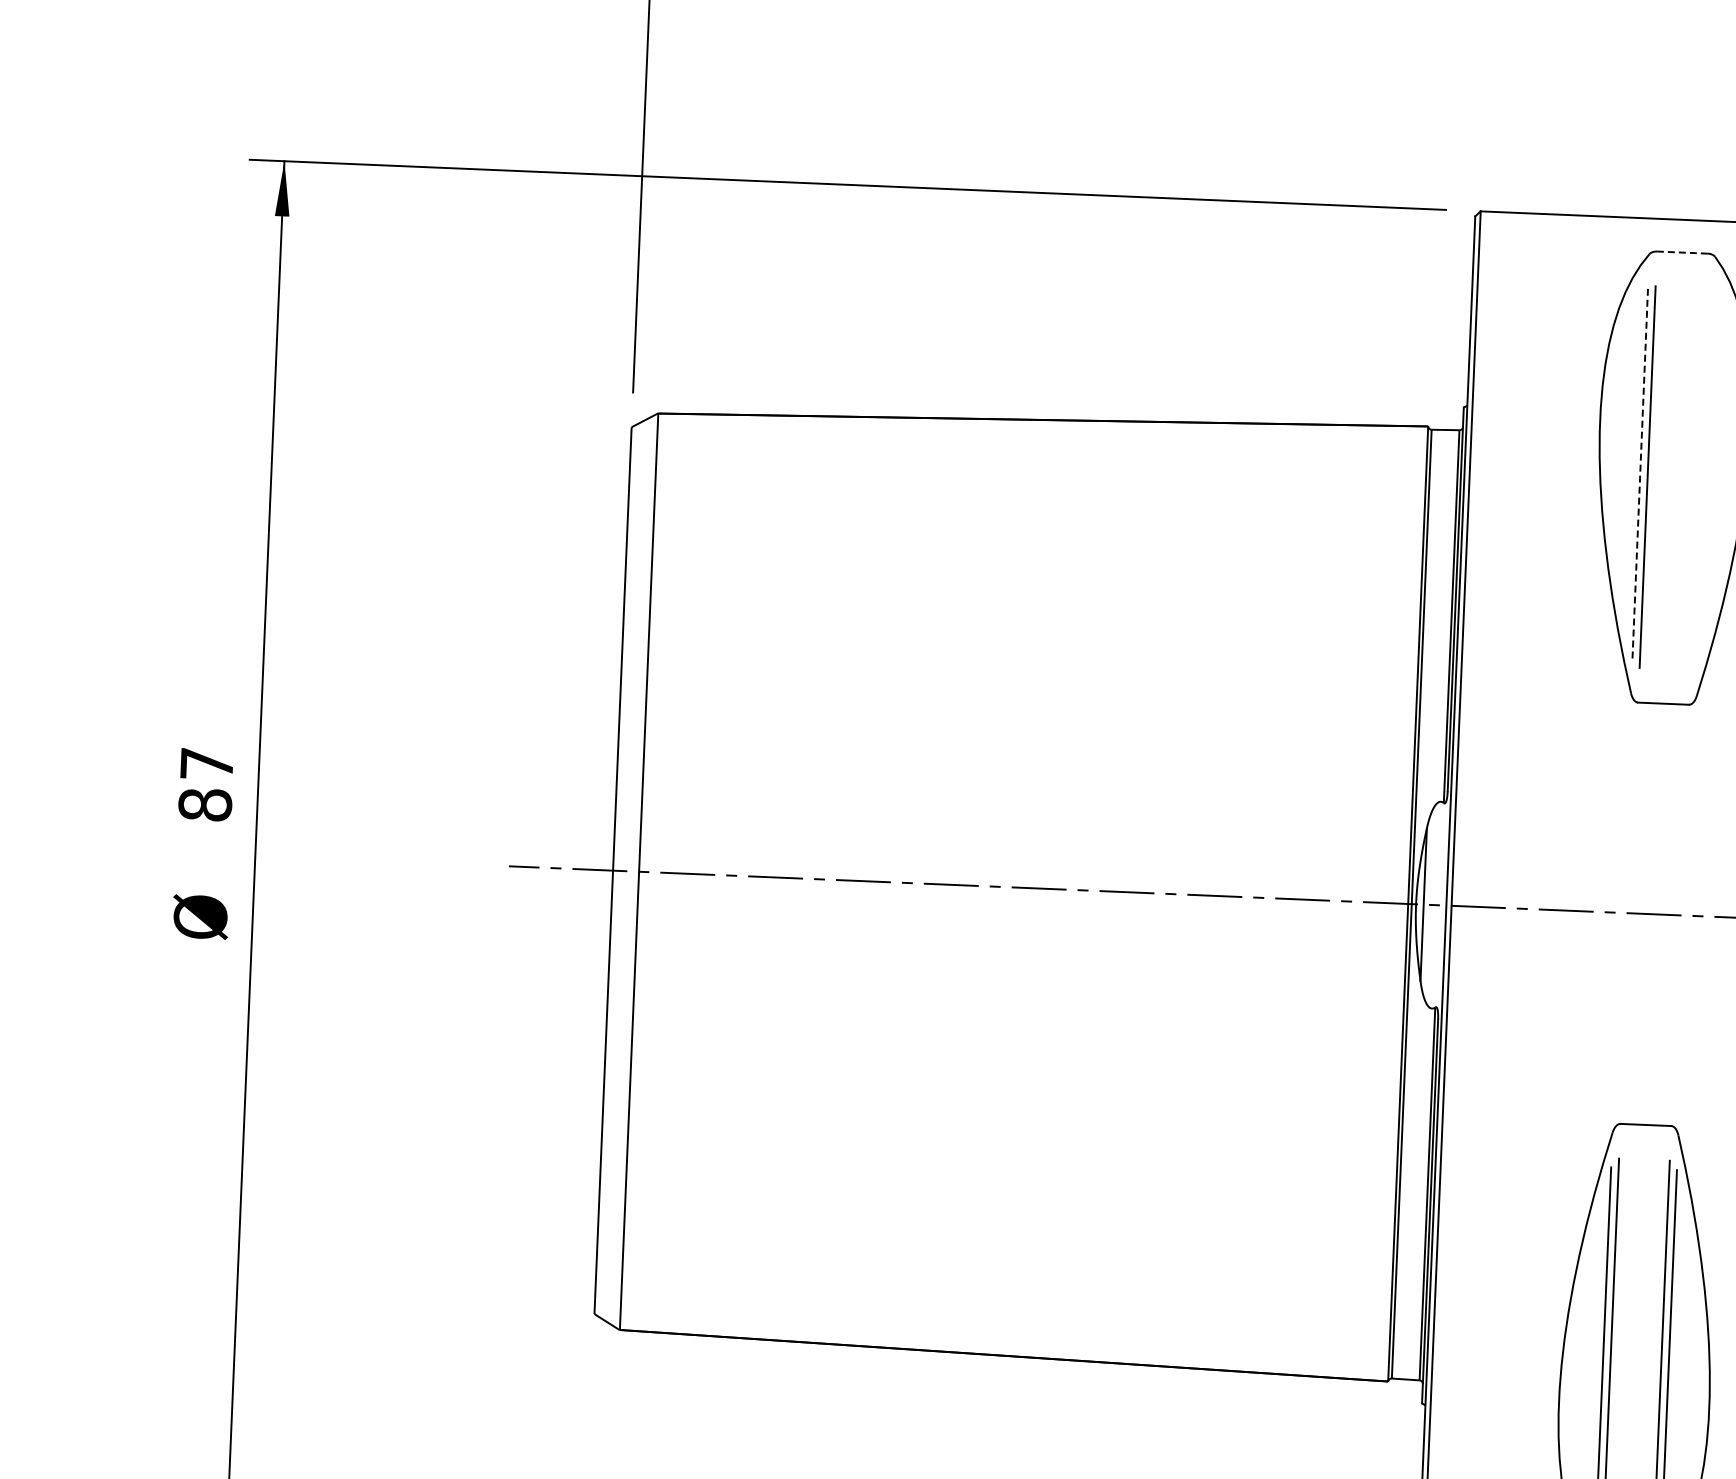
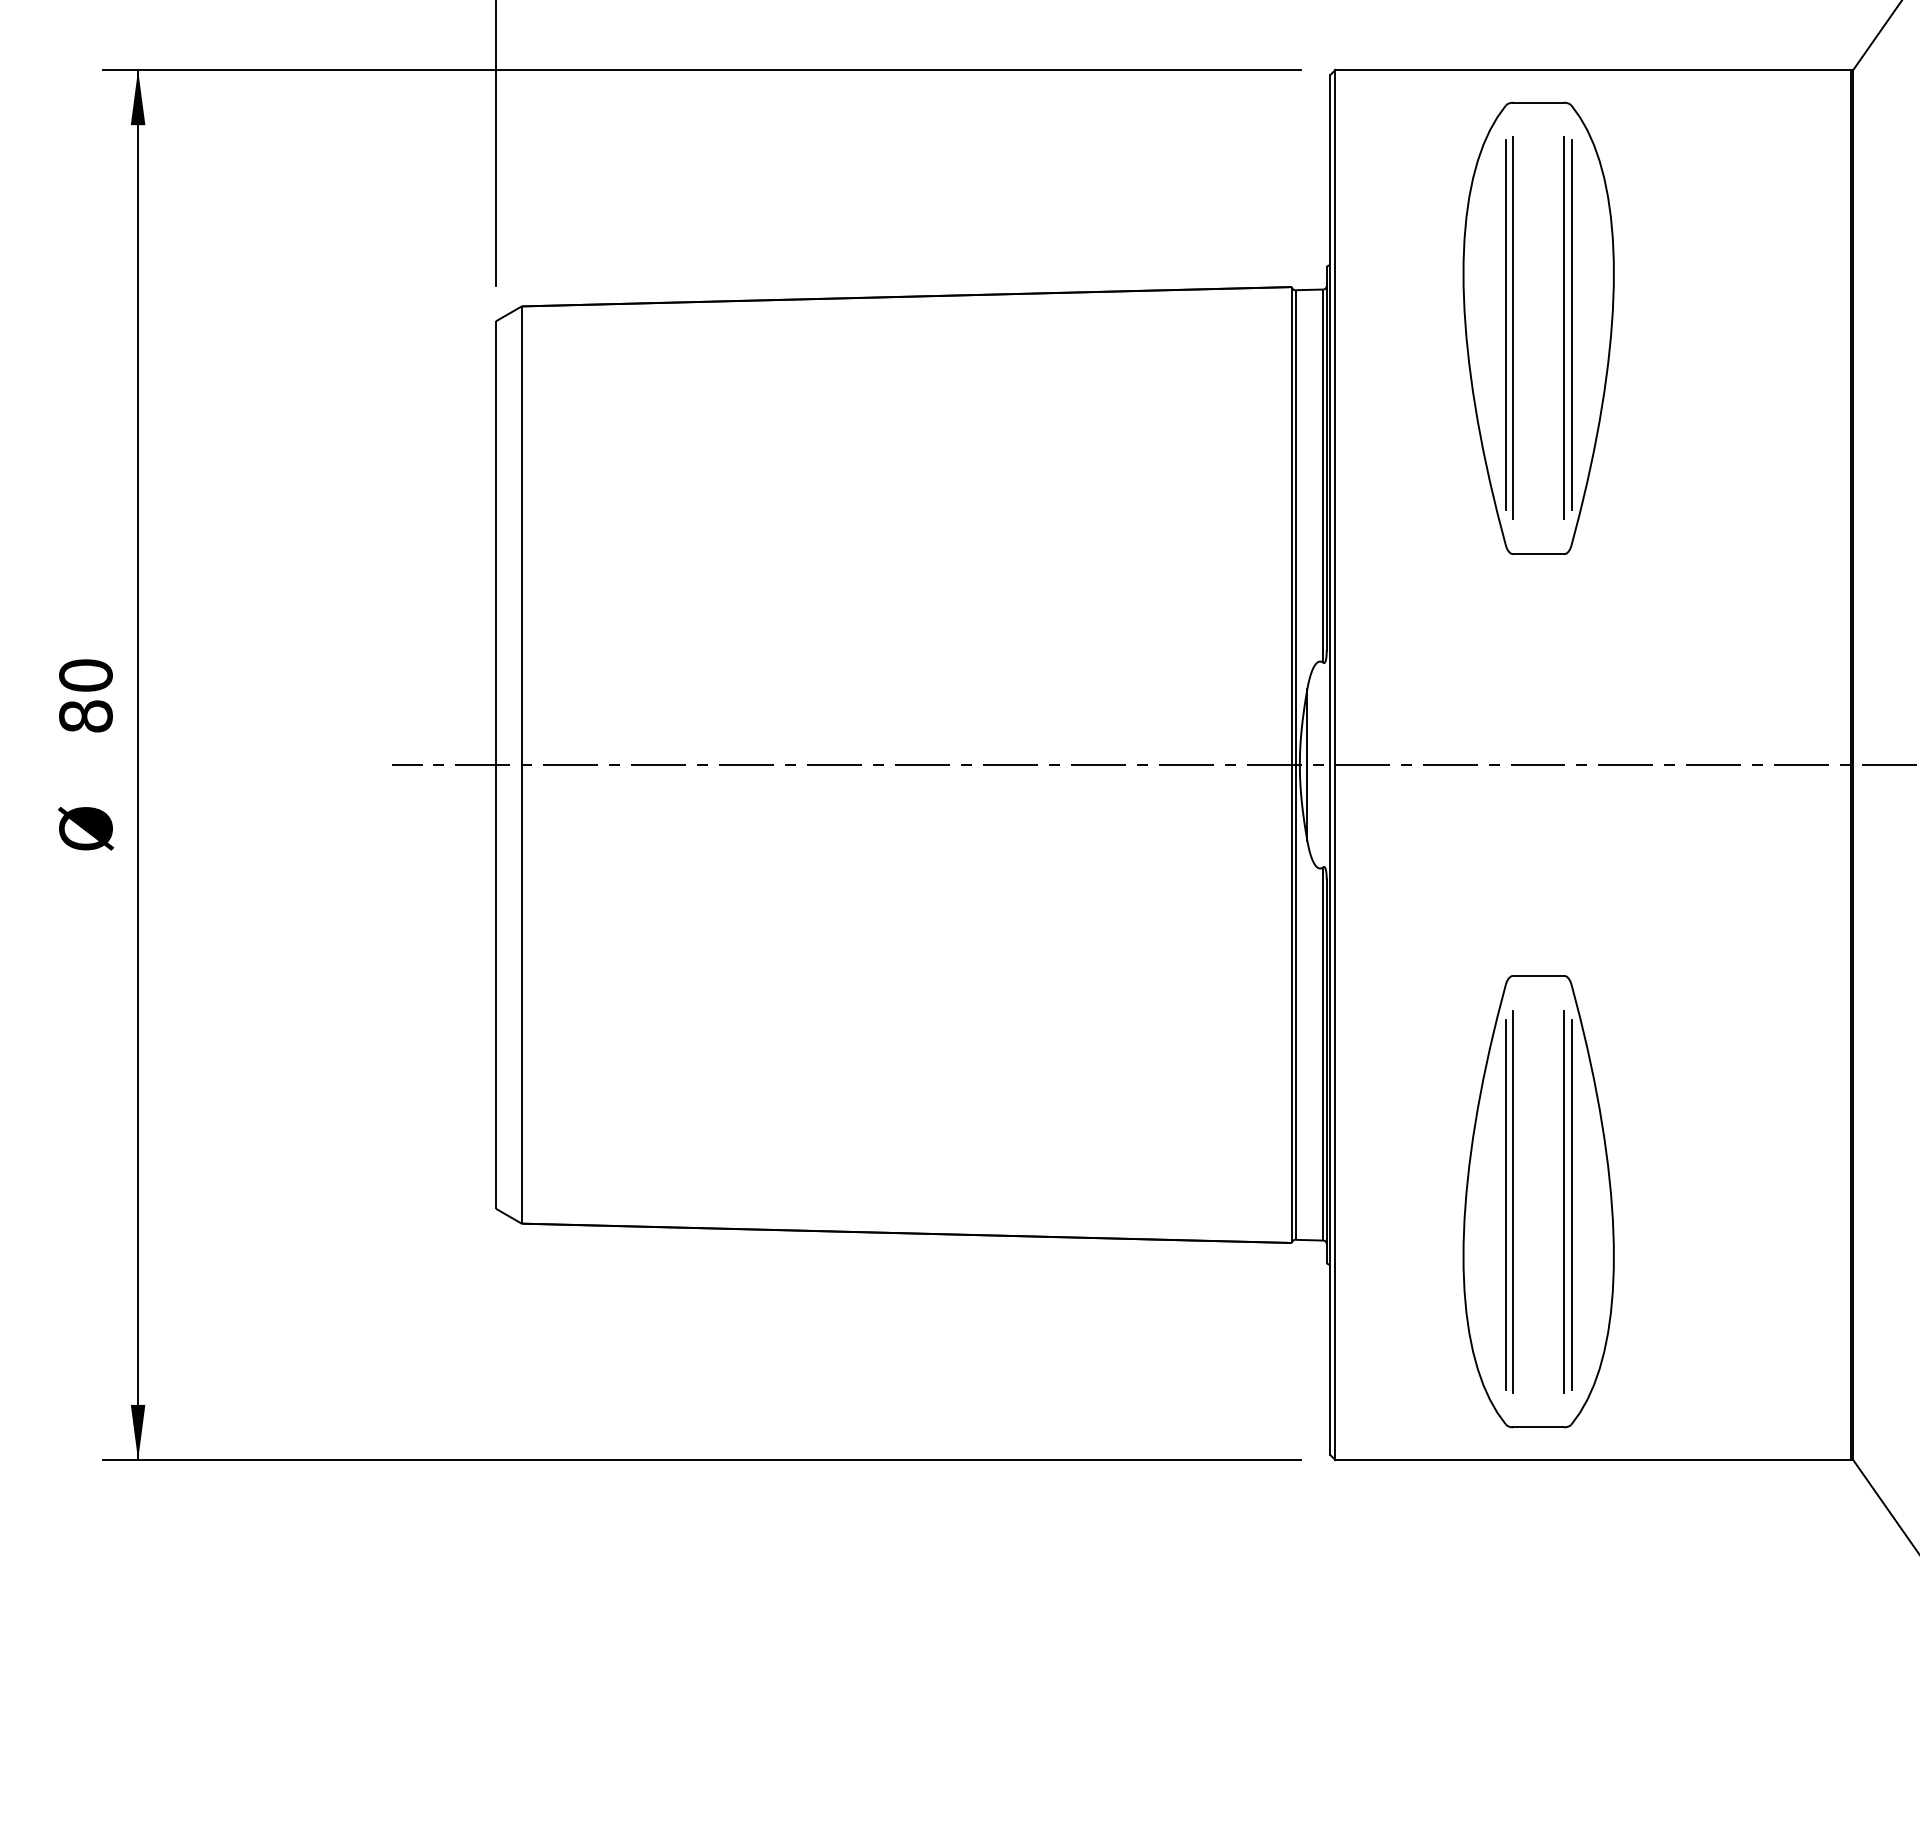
line: (1682, 252) -> (1538, 102), dashed -> solid
line: (1639, 473) -> (1505, 325), dashed -> solid
line: (1705, 476) -> (1571, 325), added
line: (1698, 479) -> (1564, 328), added
text: (206, 764) -> (85, 675), 87 -> 80

